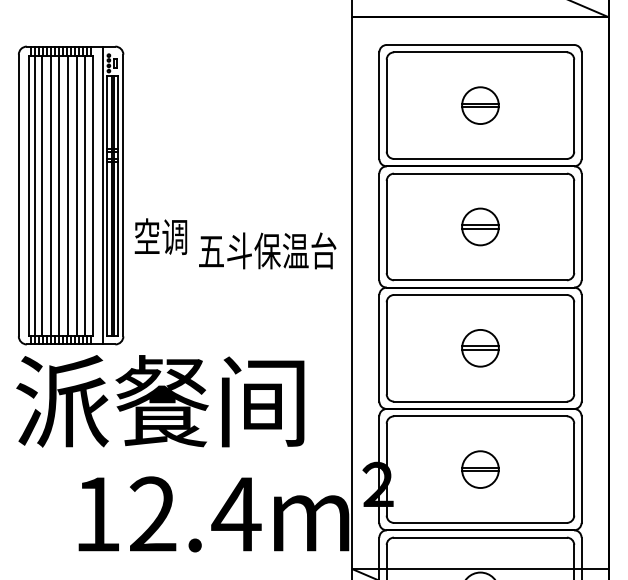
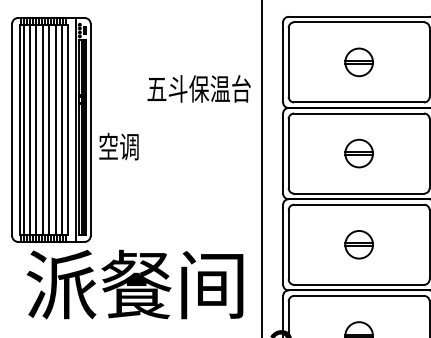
text: (160, 236) -> (118, 146), moved
text: (267, 250) -> (199, 88), moved
text: (160, 401) -> (135, 284), moved

